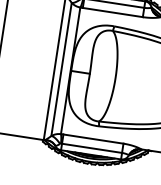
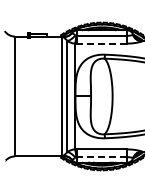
line: (112, 12) -> (101, 43), solid -> dashed
line: (91, 148) -> (101, 157), solid -> dashed

